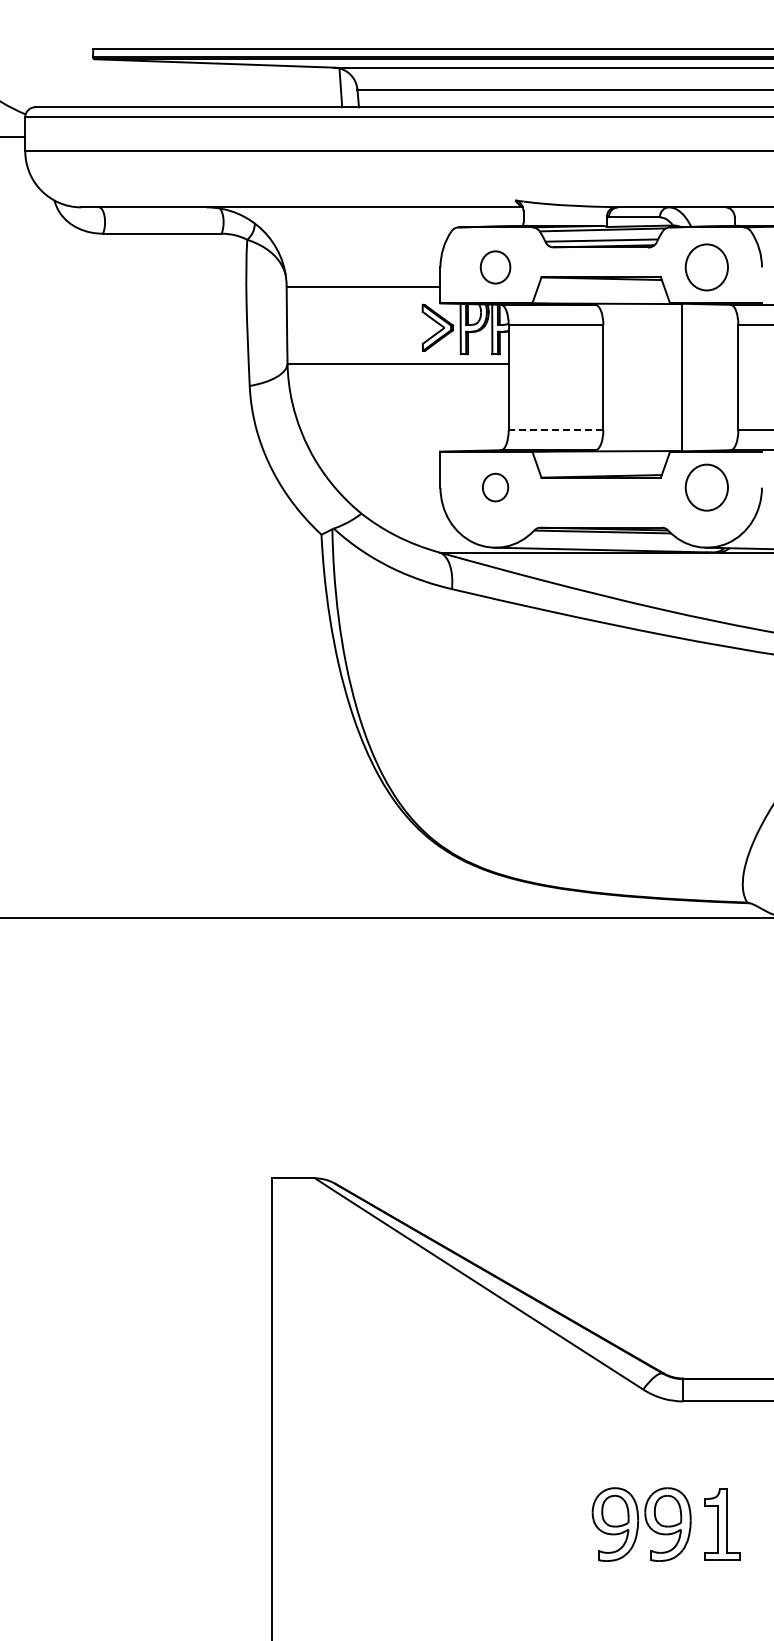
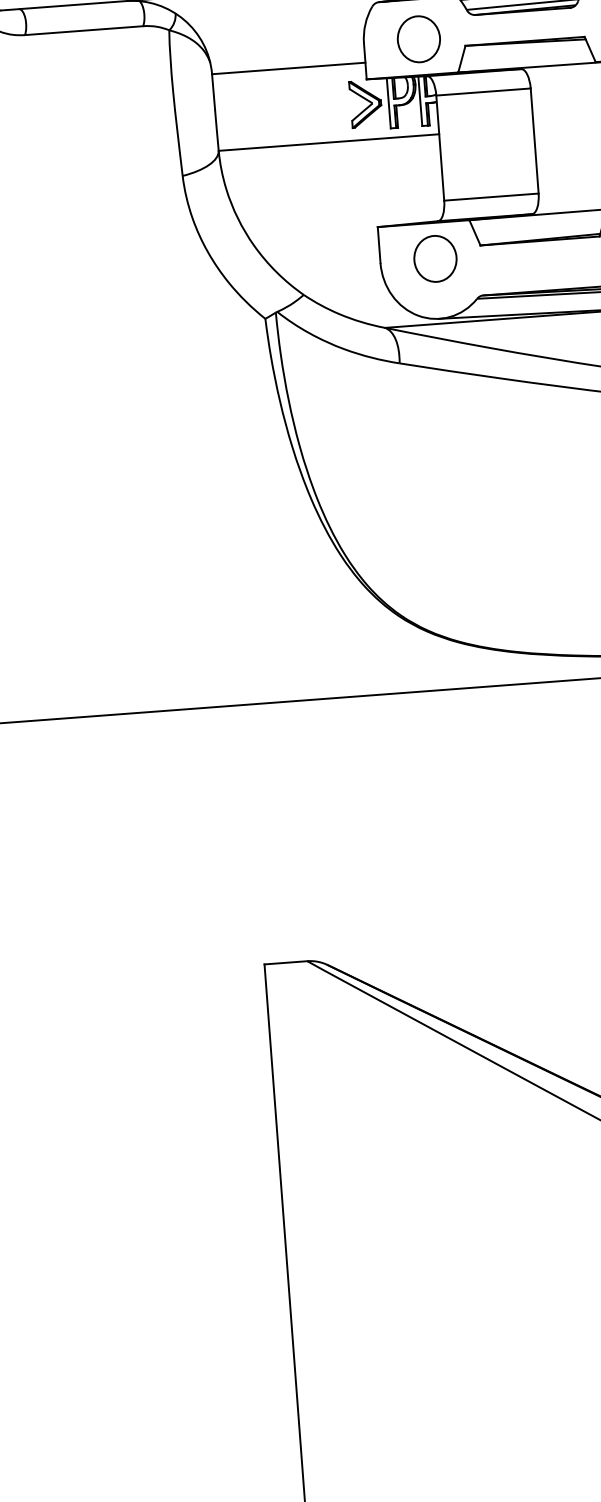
part: (495, 267) -> (418, 39), size x1.43
line: (555, 430) -> (490, 197), dashed -> solid
part: (495, 487) -> (435, 258), size x1.67

